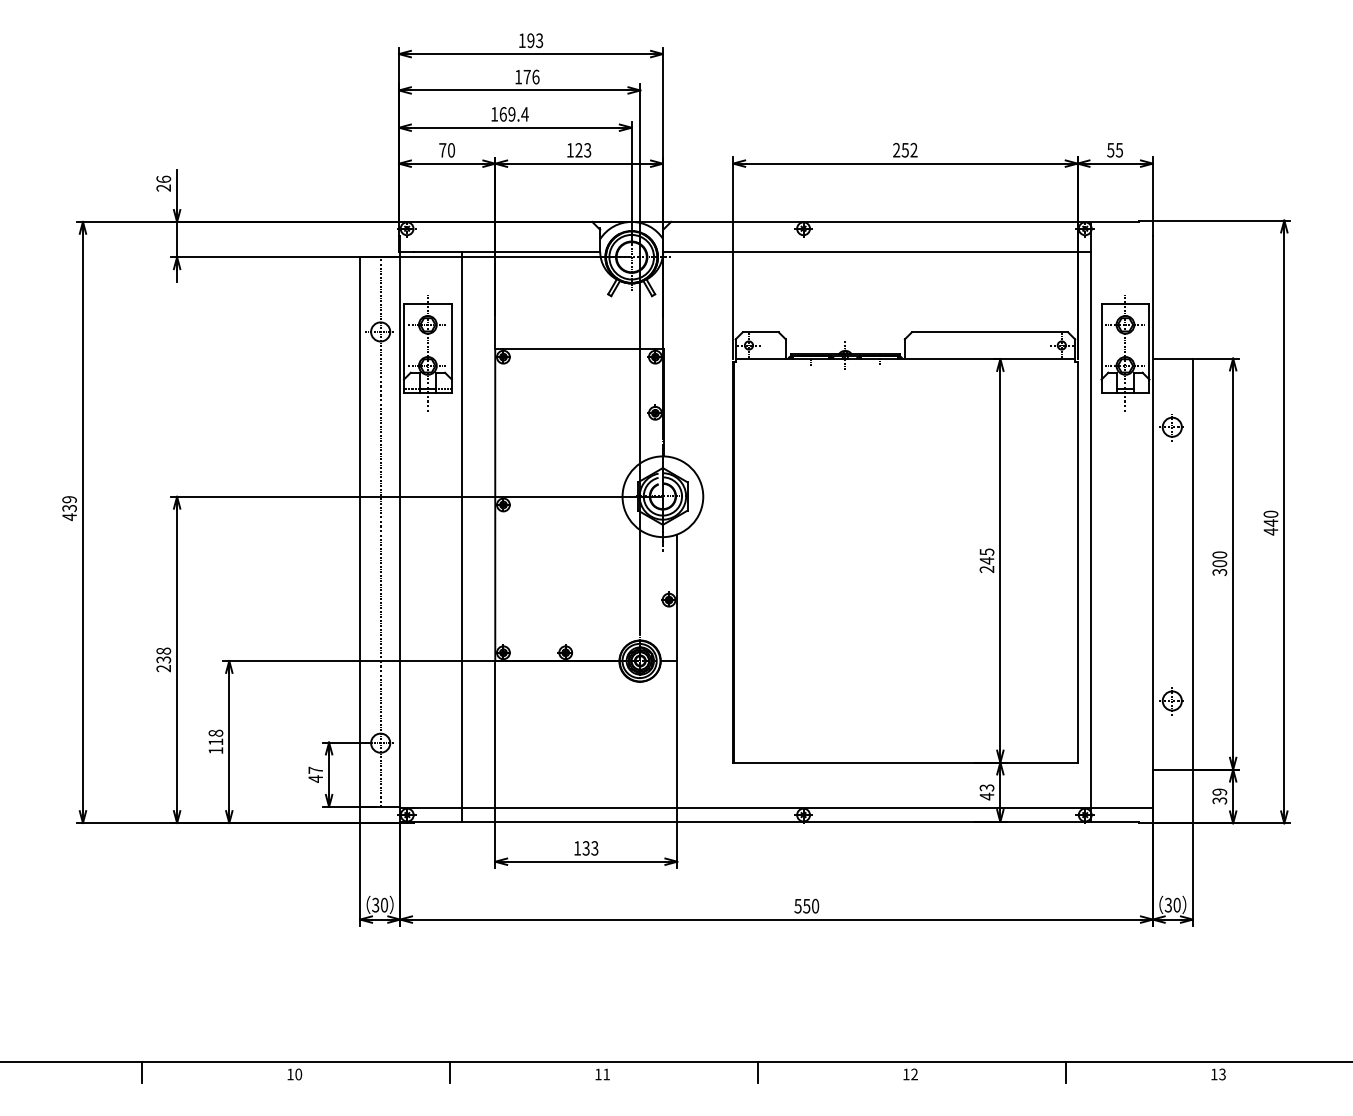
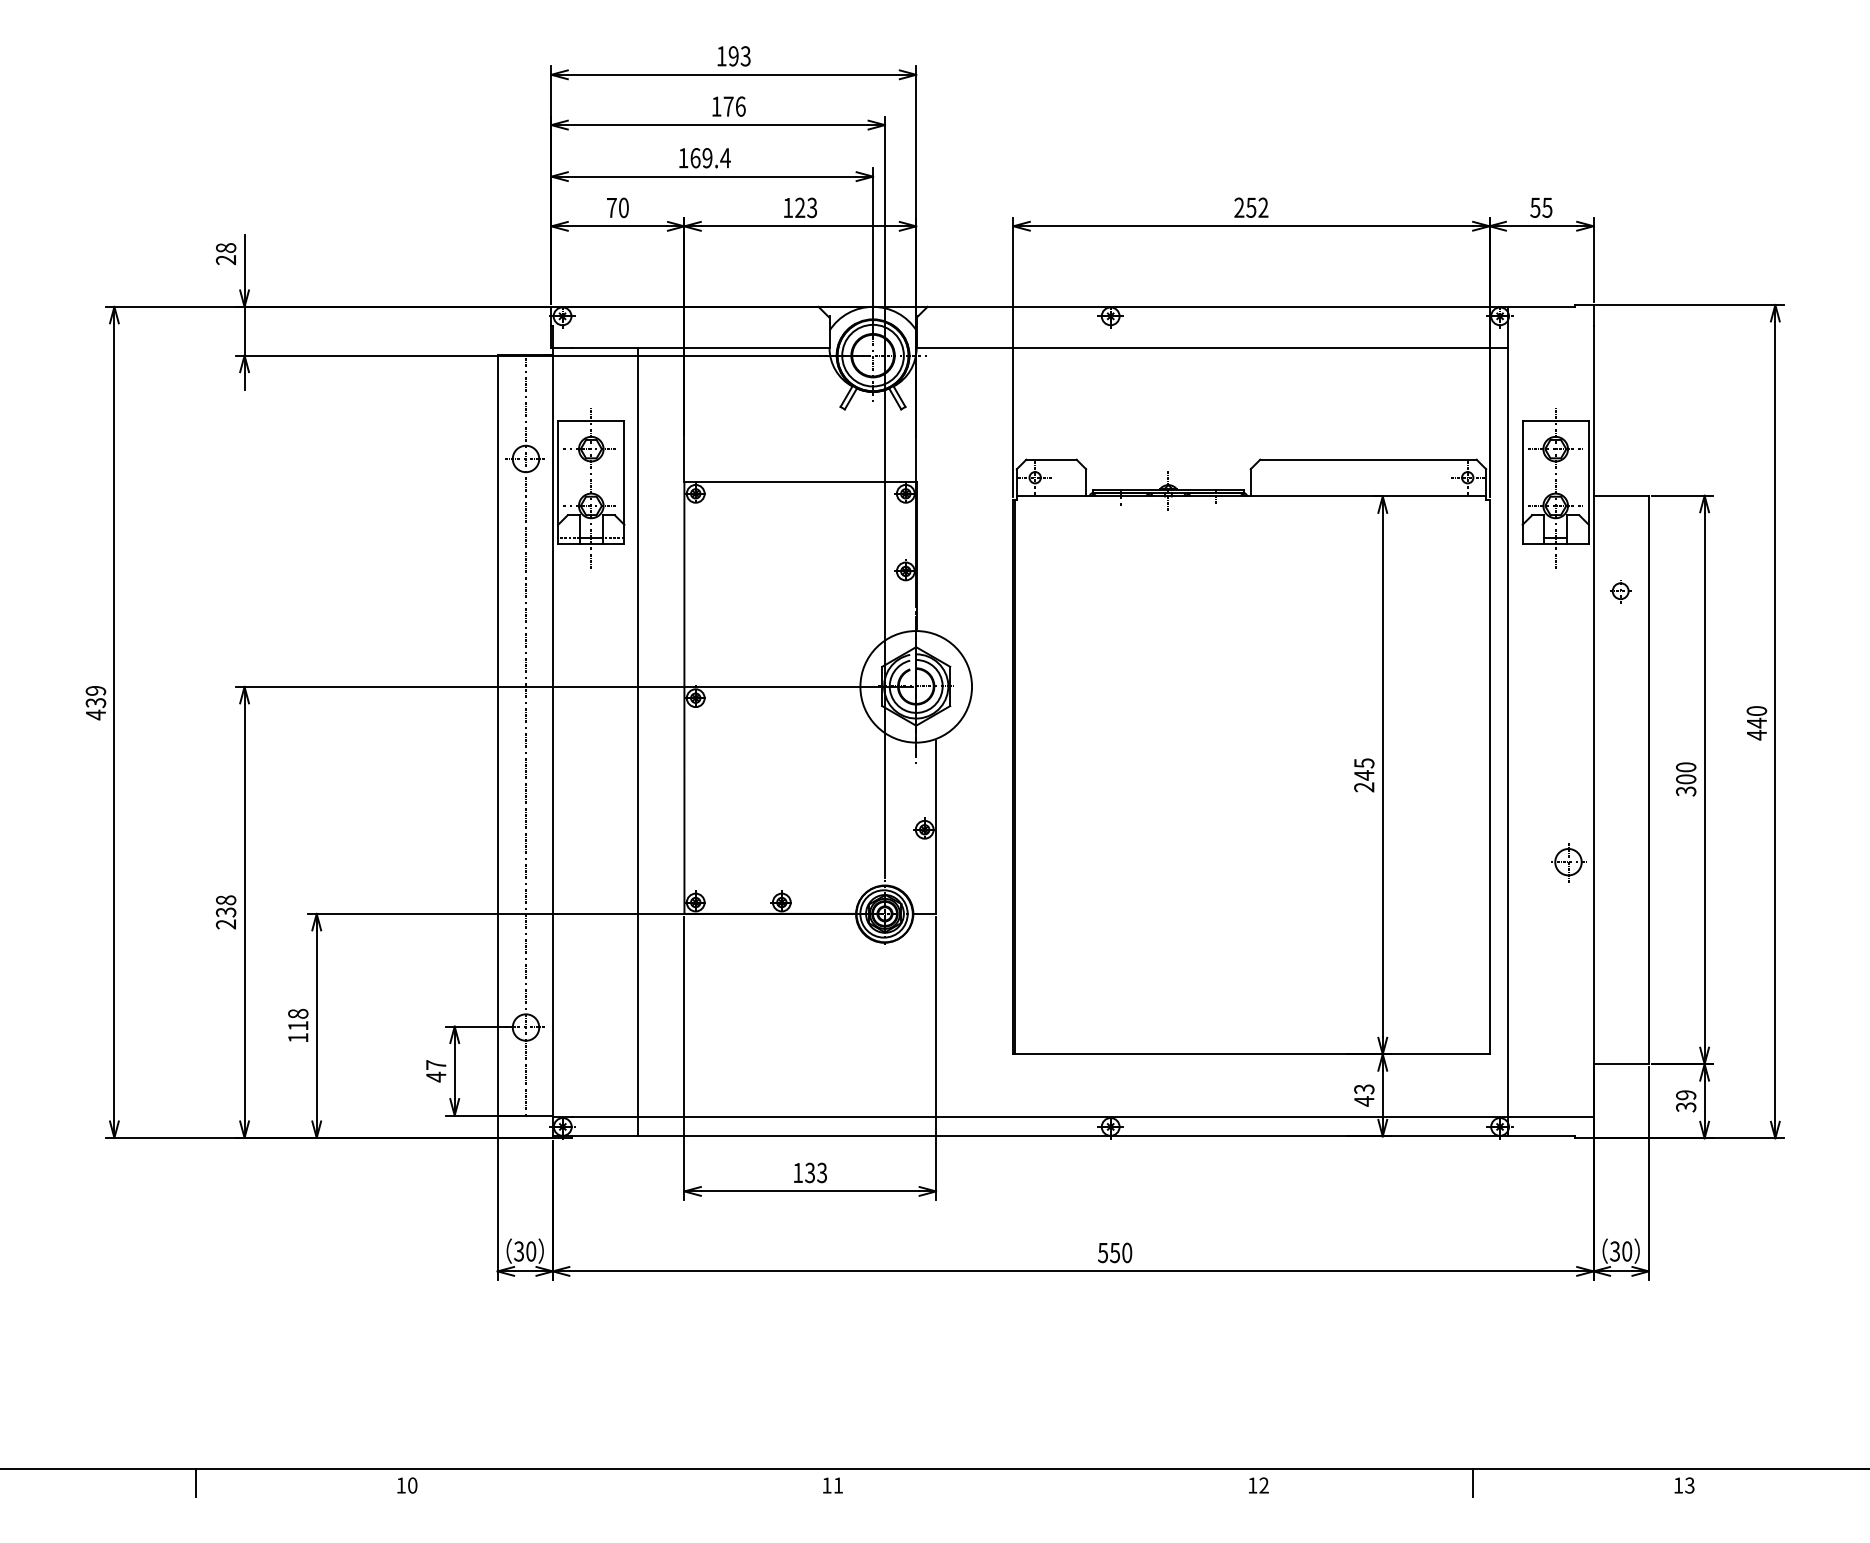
text: (163, 178) -> (225, 247), 26 -> 28
part: (1172, 427) -> (1620, 591), size x0.6
part: (1172, 701) -> (1568, 862), moved
line: (449, 1072) -> (621, 1482), removed
line: (757, 1072) -> (1047, 1482), removed

